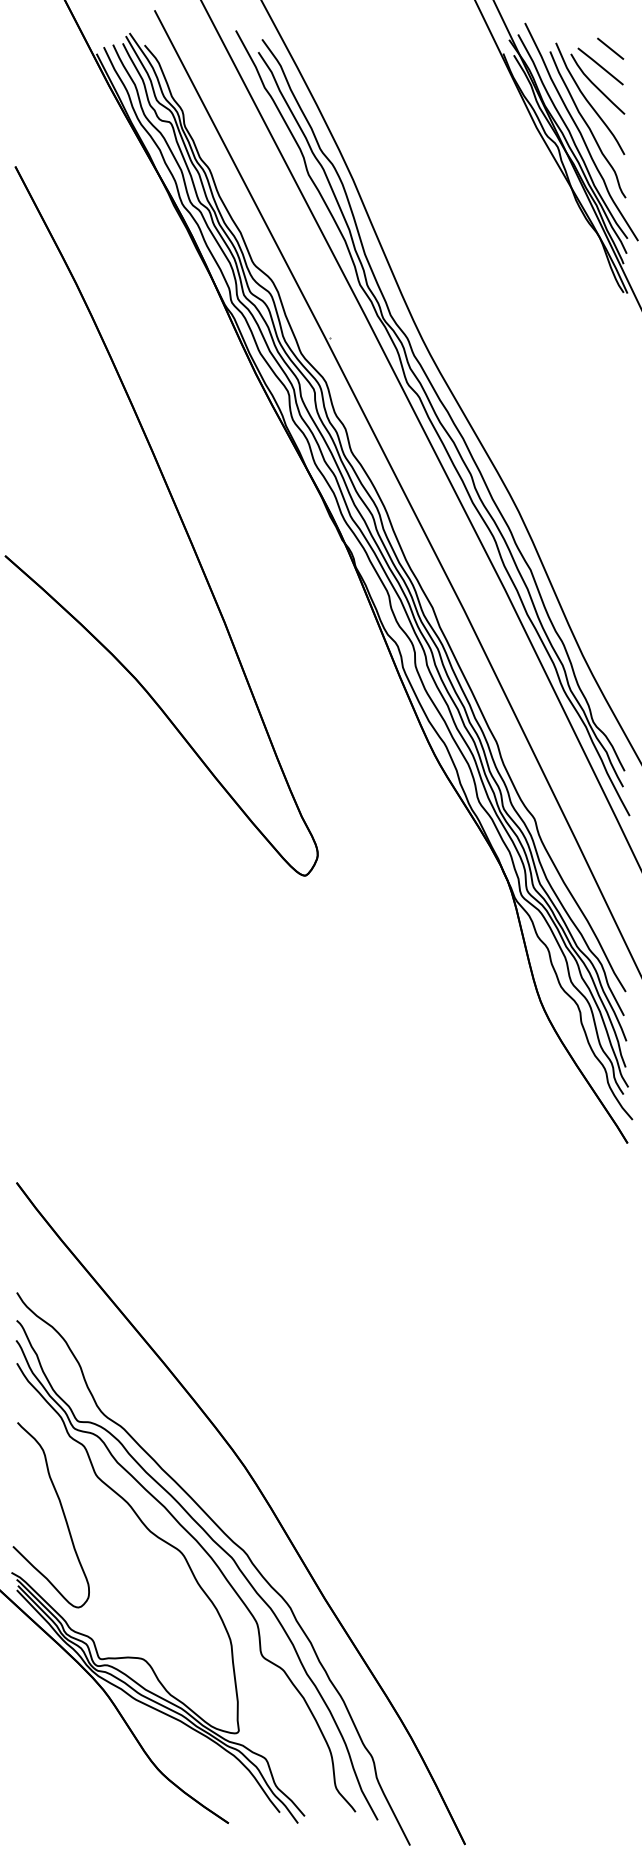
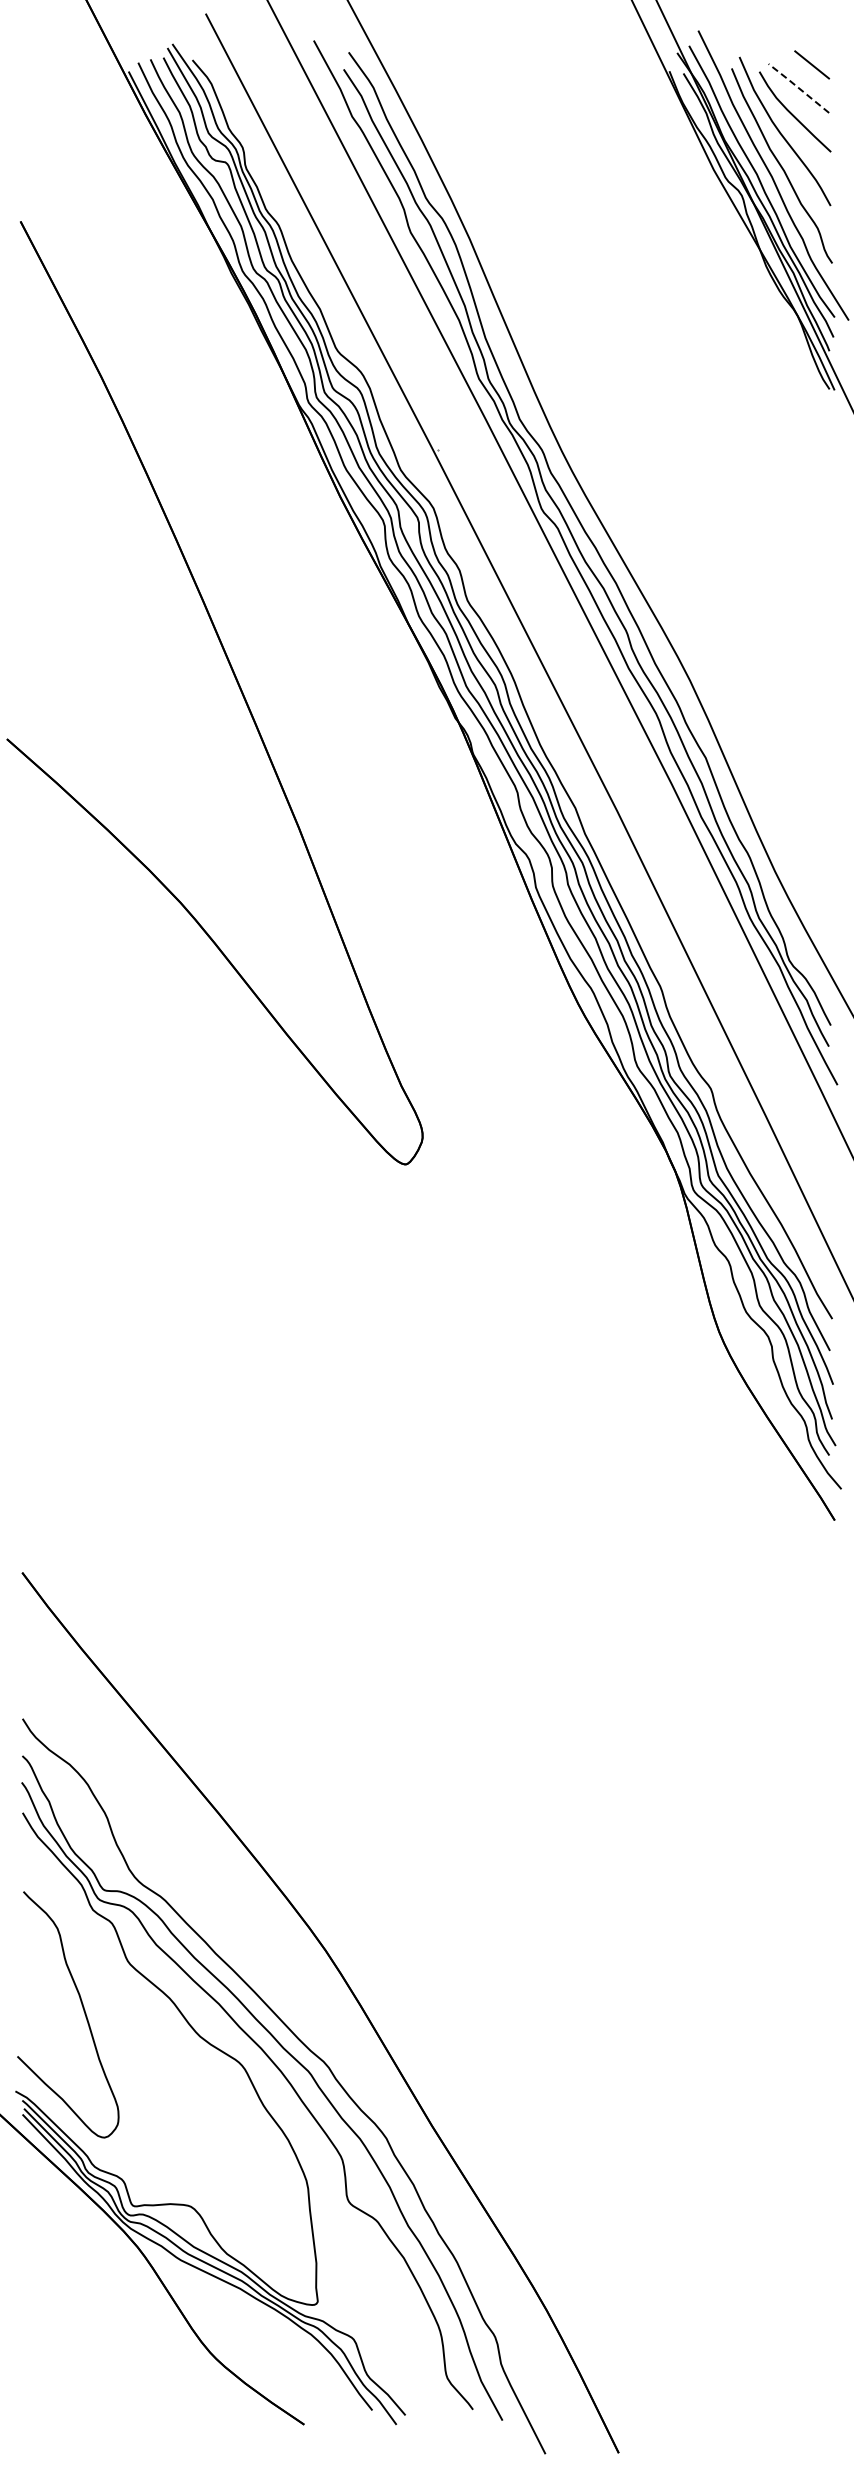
line: (600, 65) -> (798, 87), solid -> dashed

